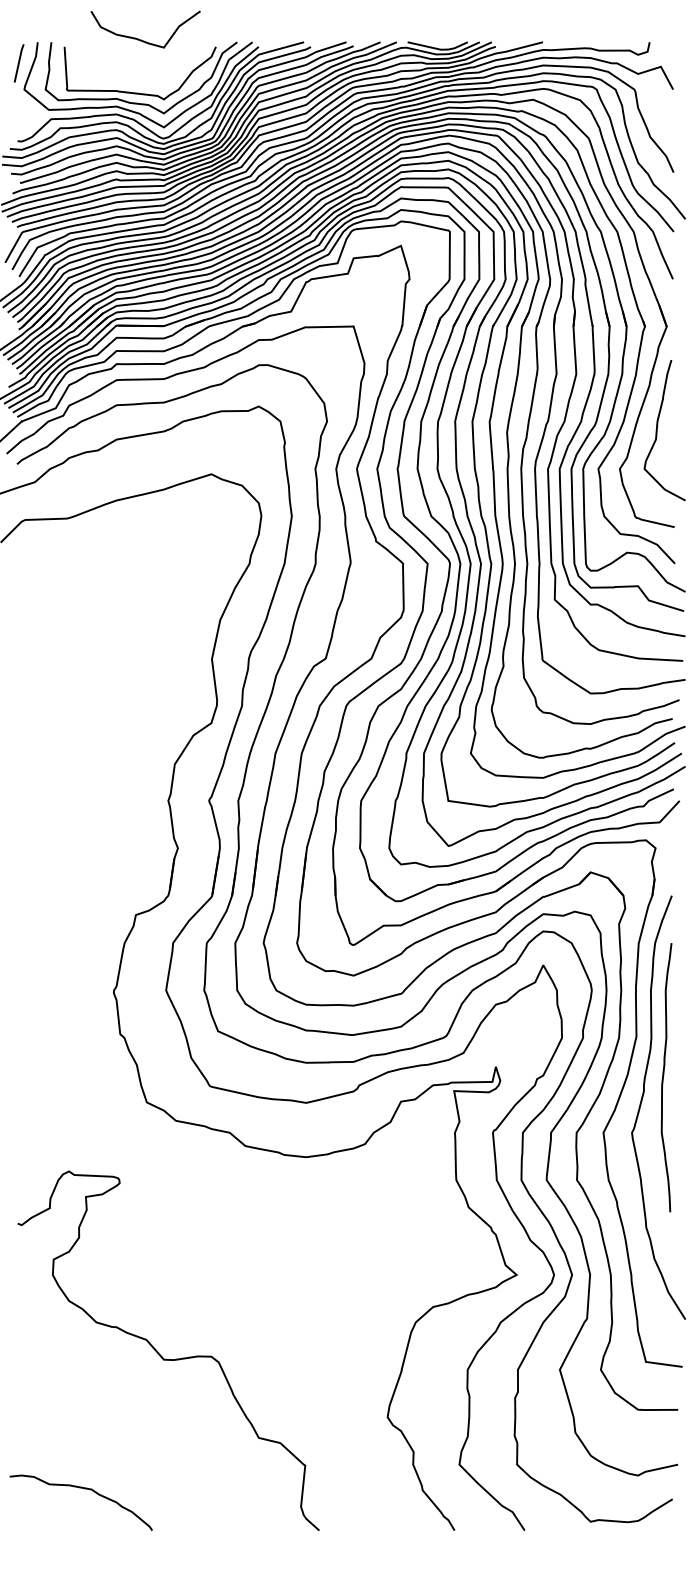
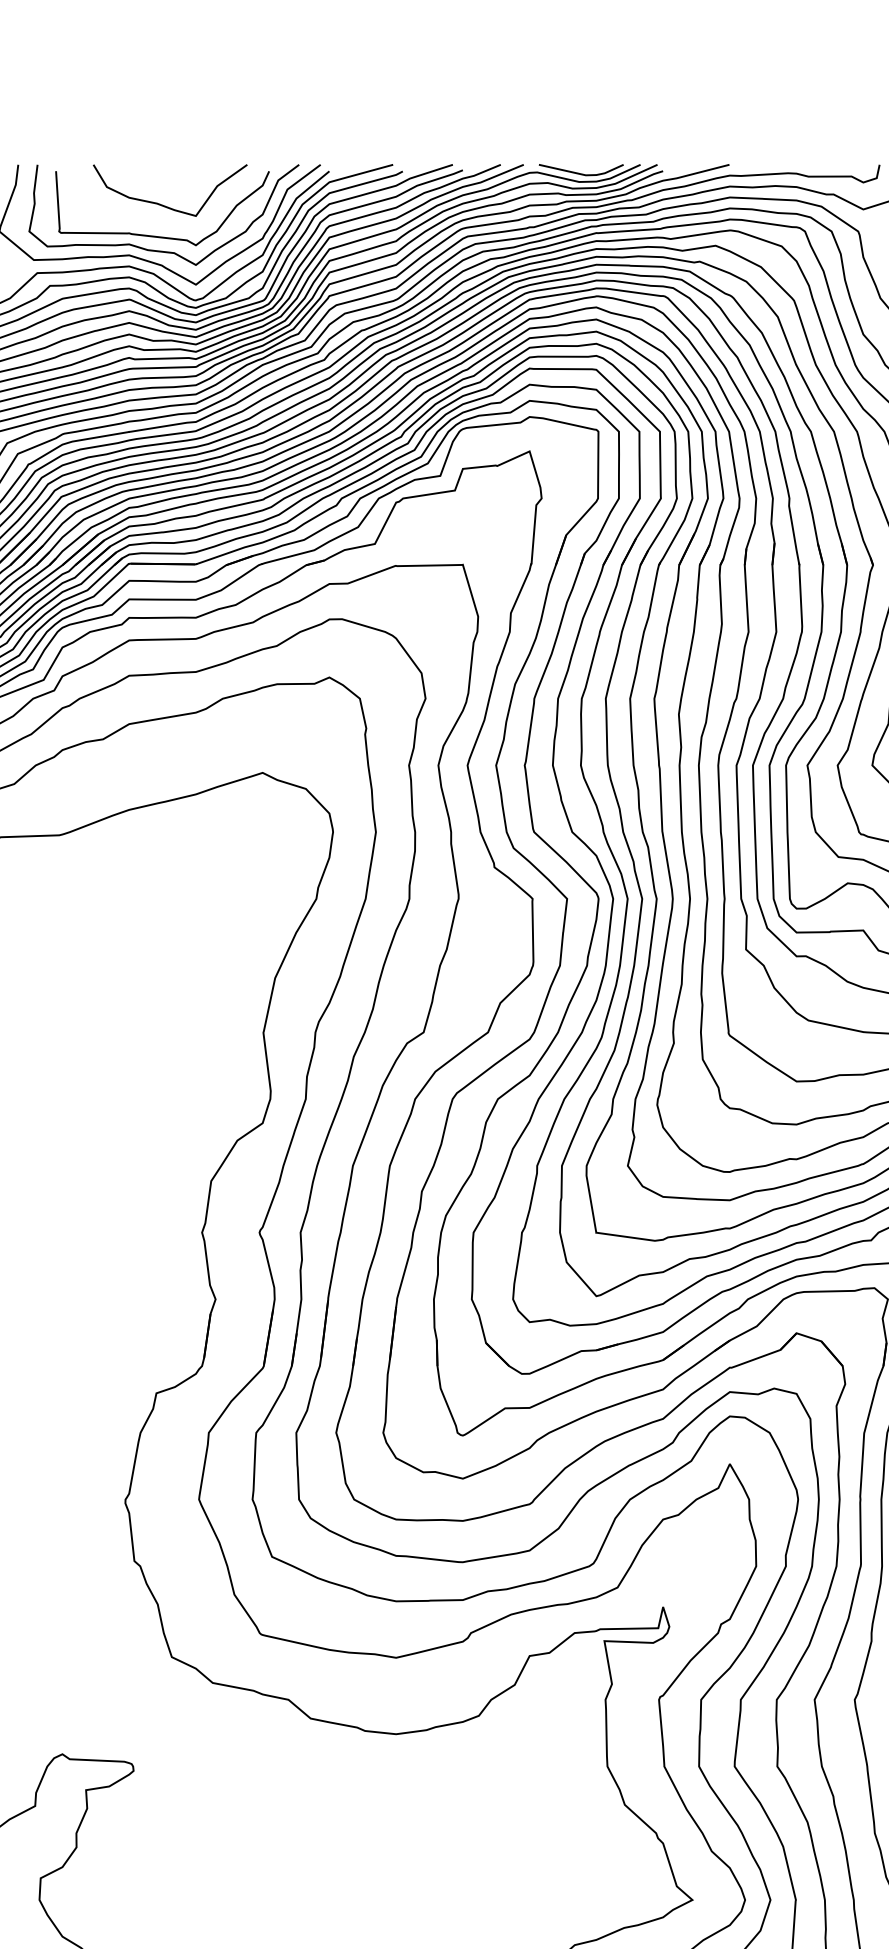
curve: (141, 39) -> (164, 204), moved

